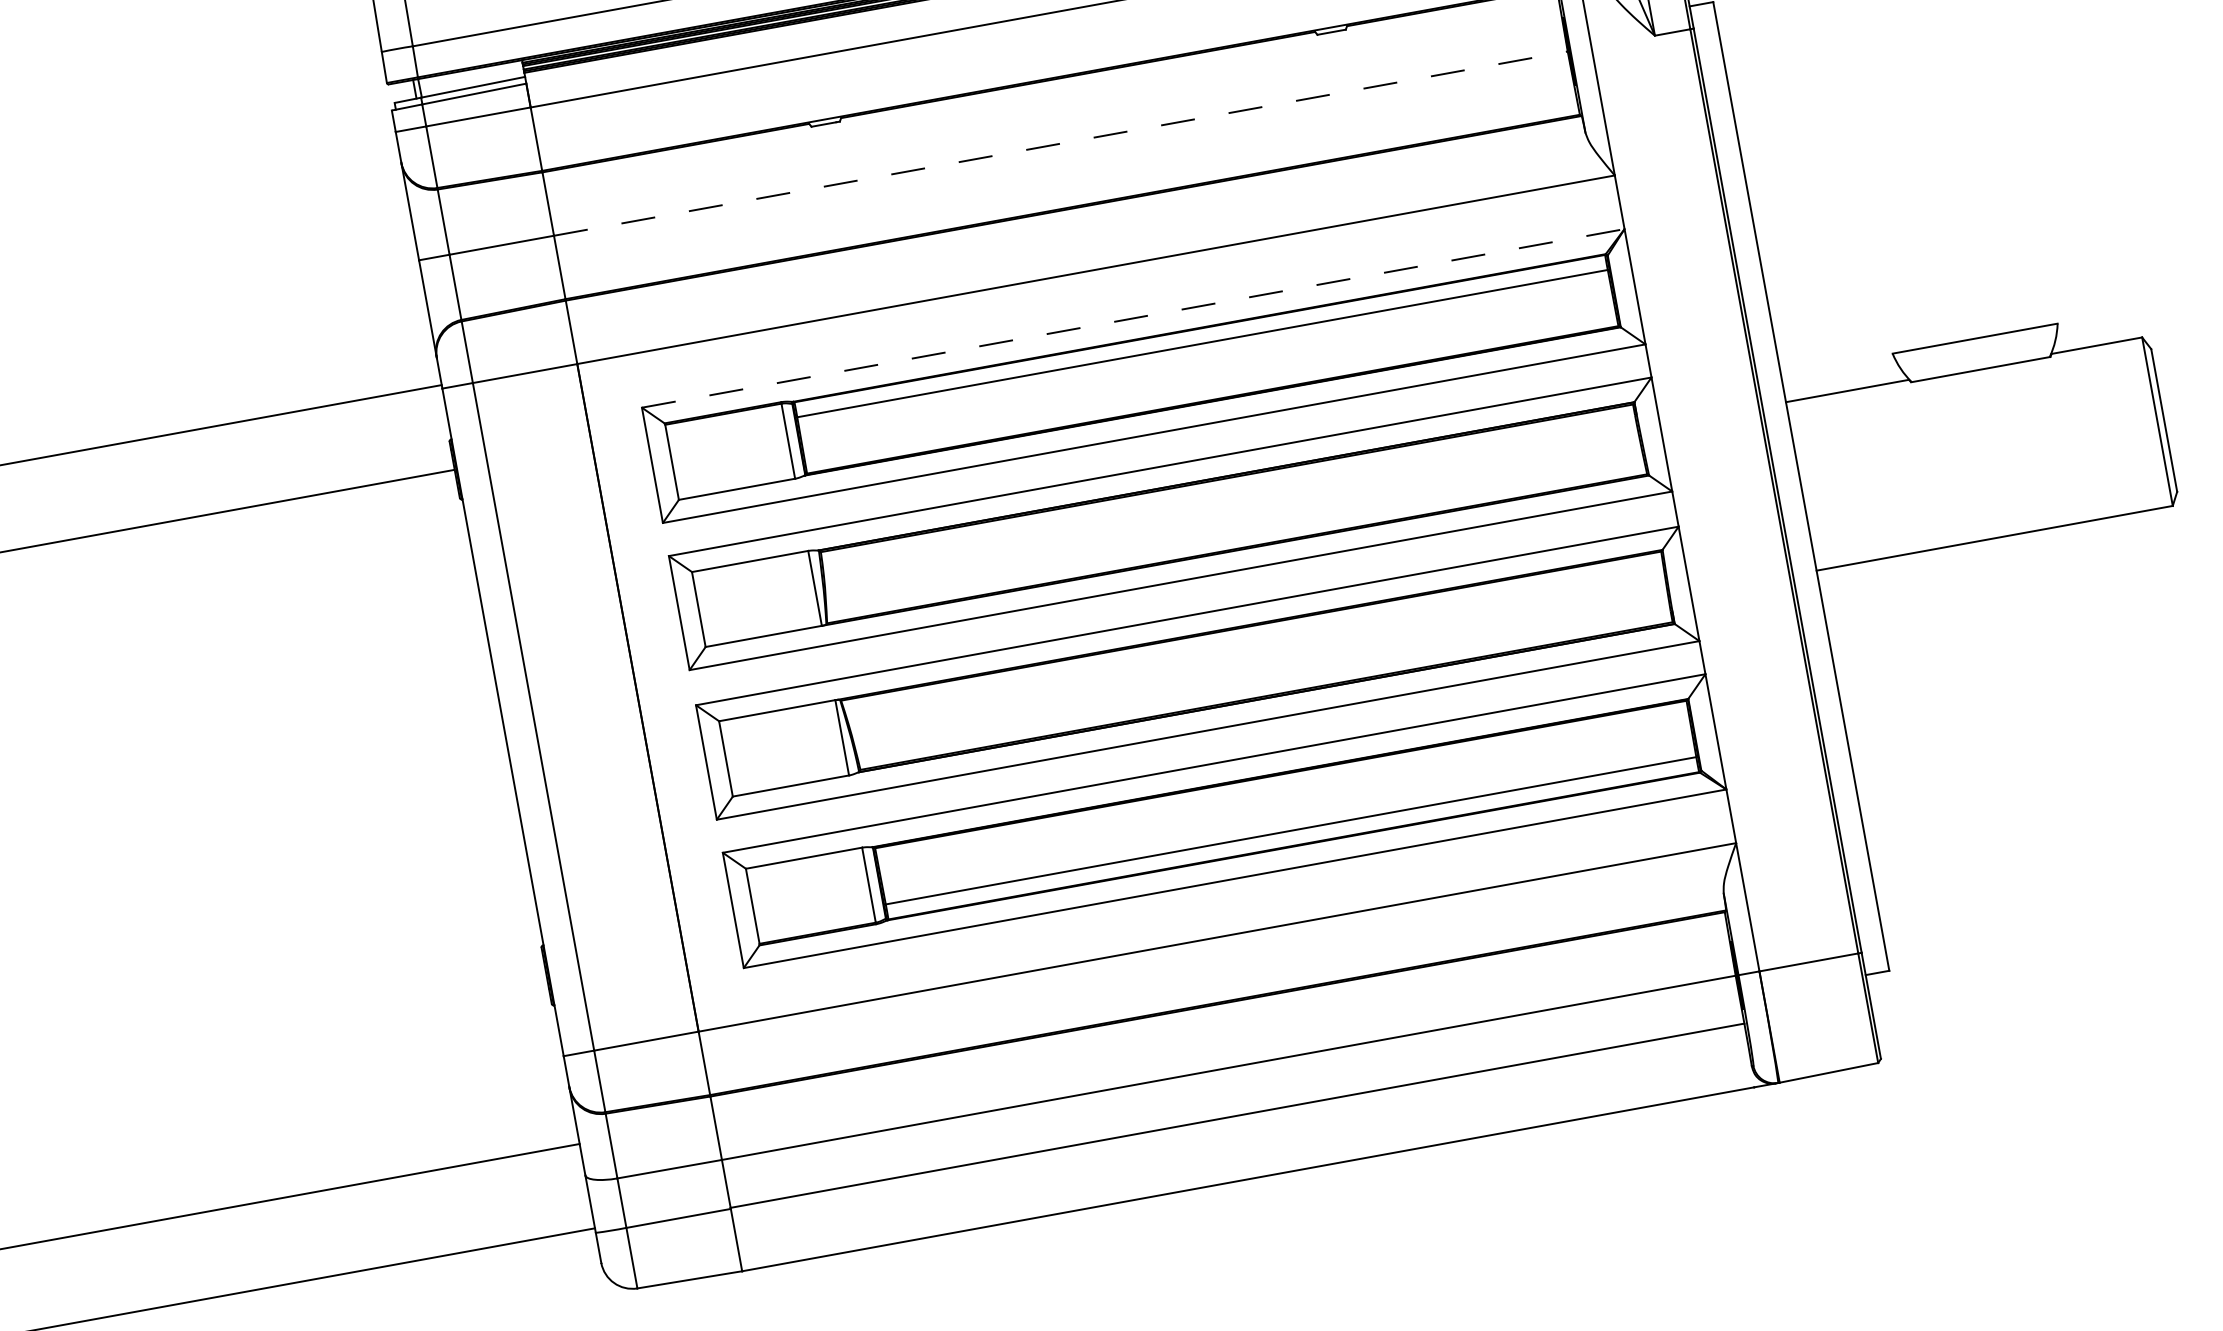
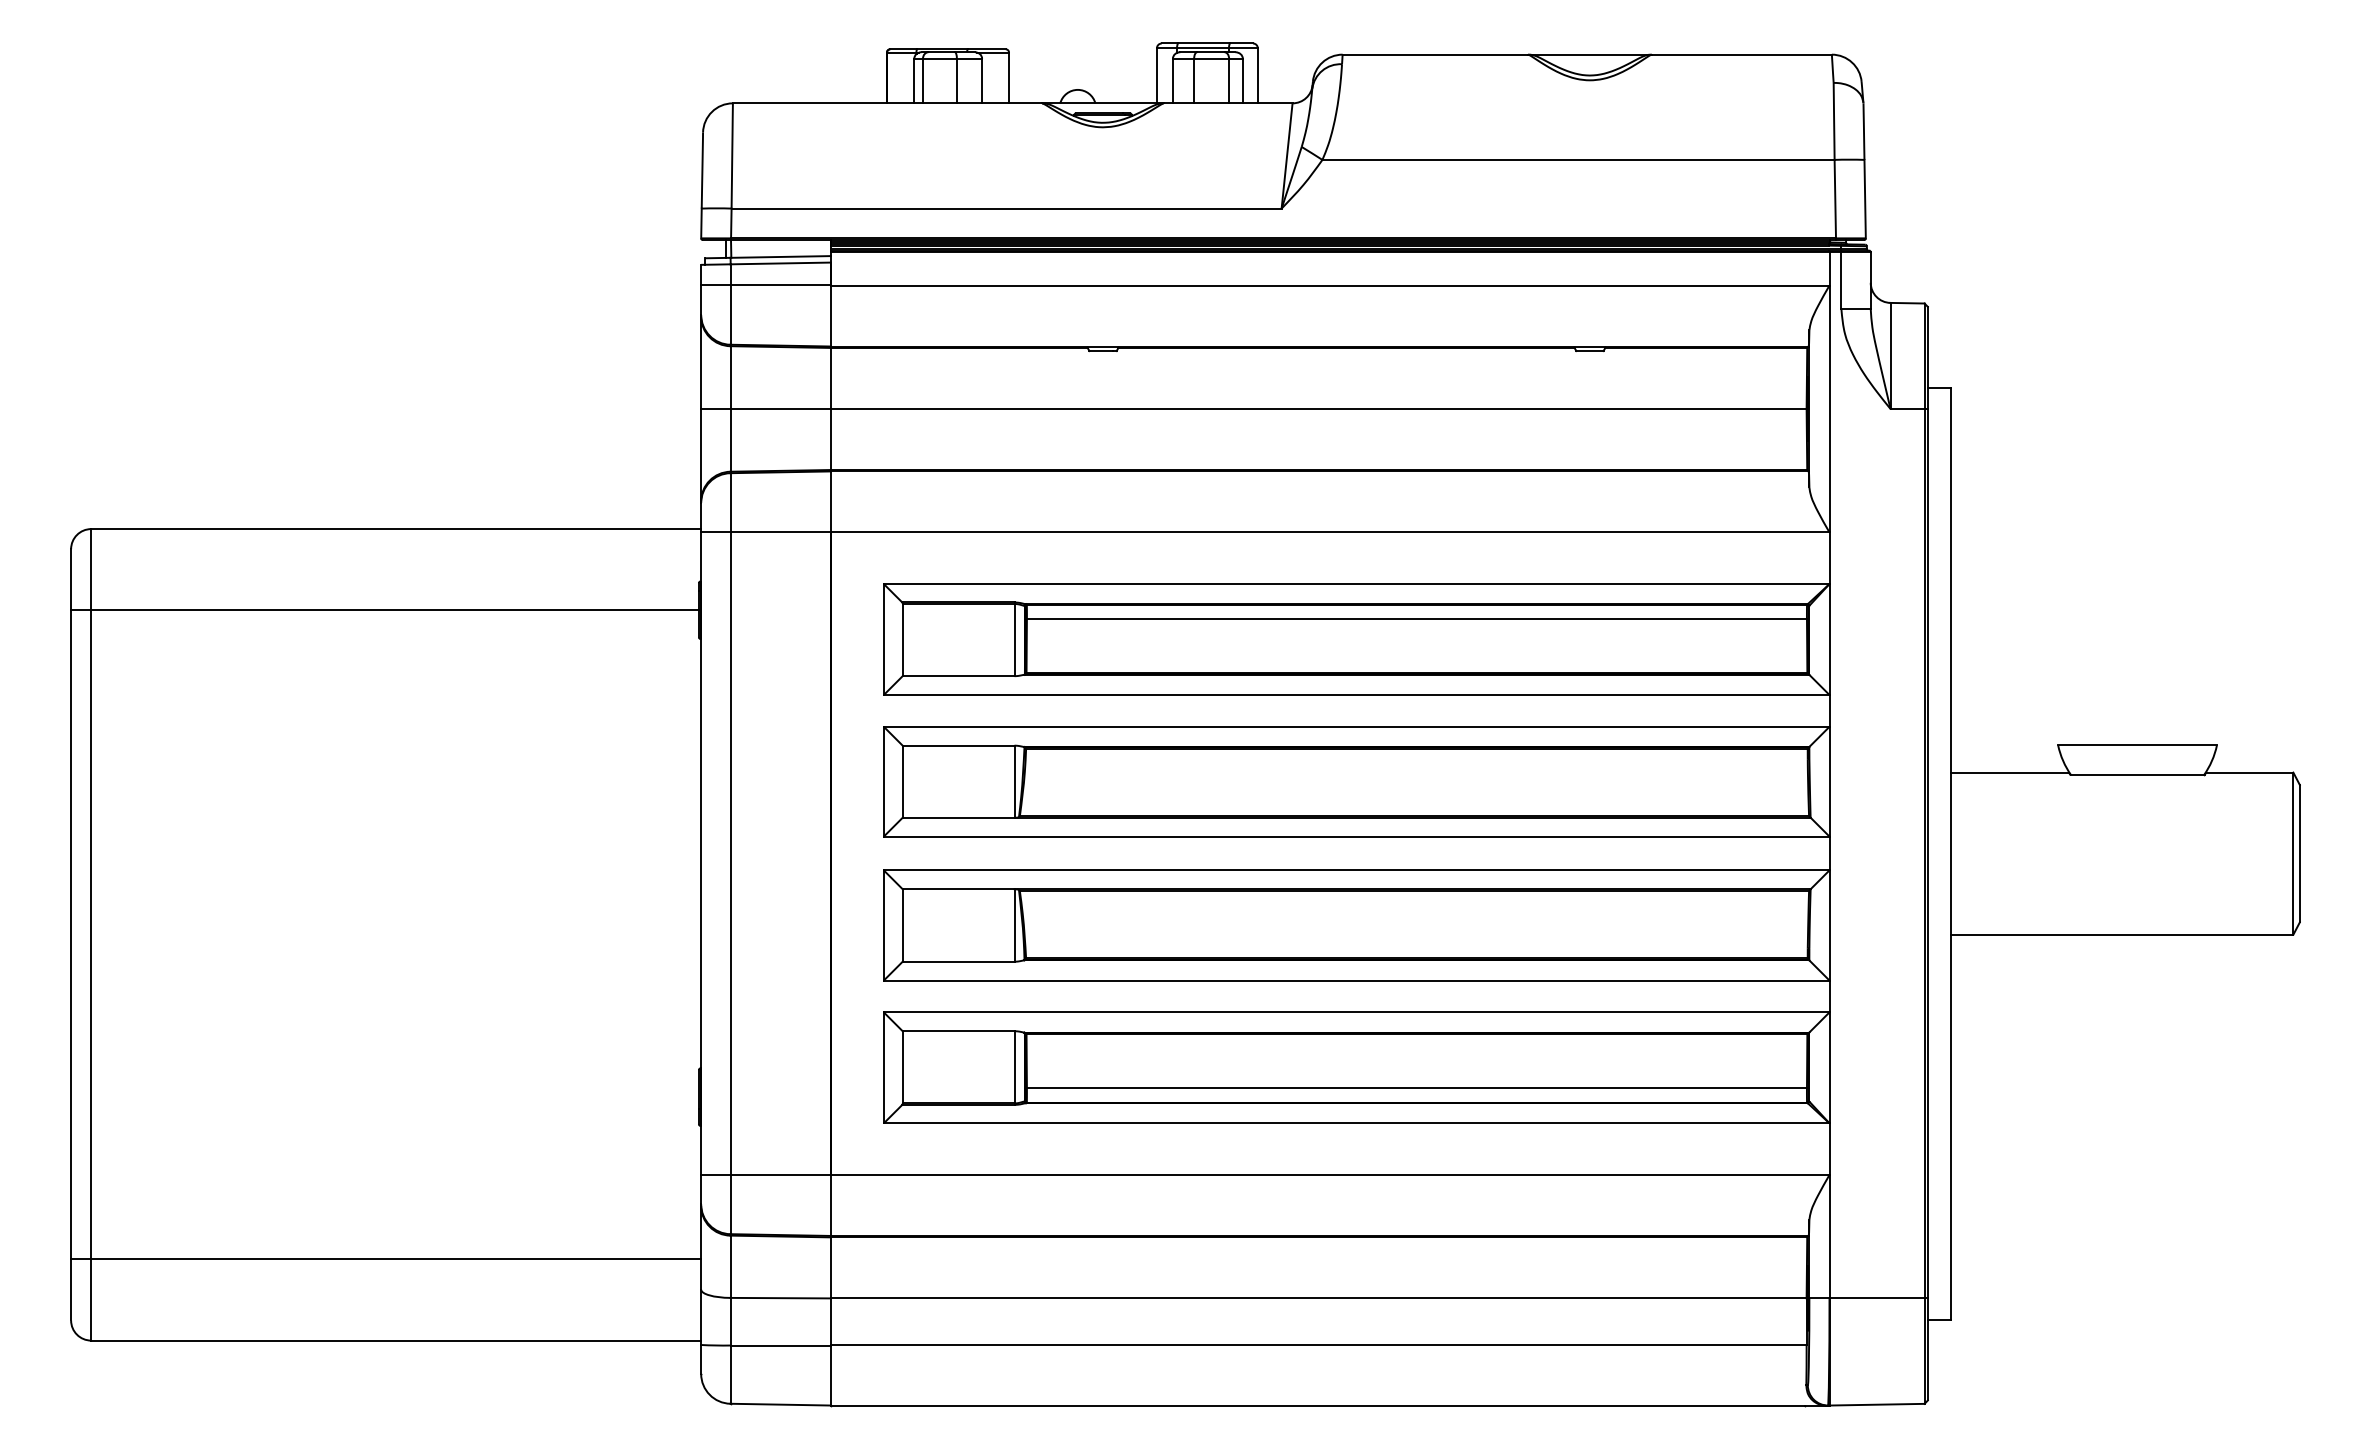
line: (1060, 143) -> (1318, 408), dashed -> solid
line: (1133, 318) -> (1356, 584), dashed -> solid

